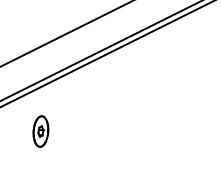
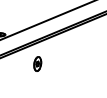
part: (40, 130) -> (37, 63), moved

